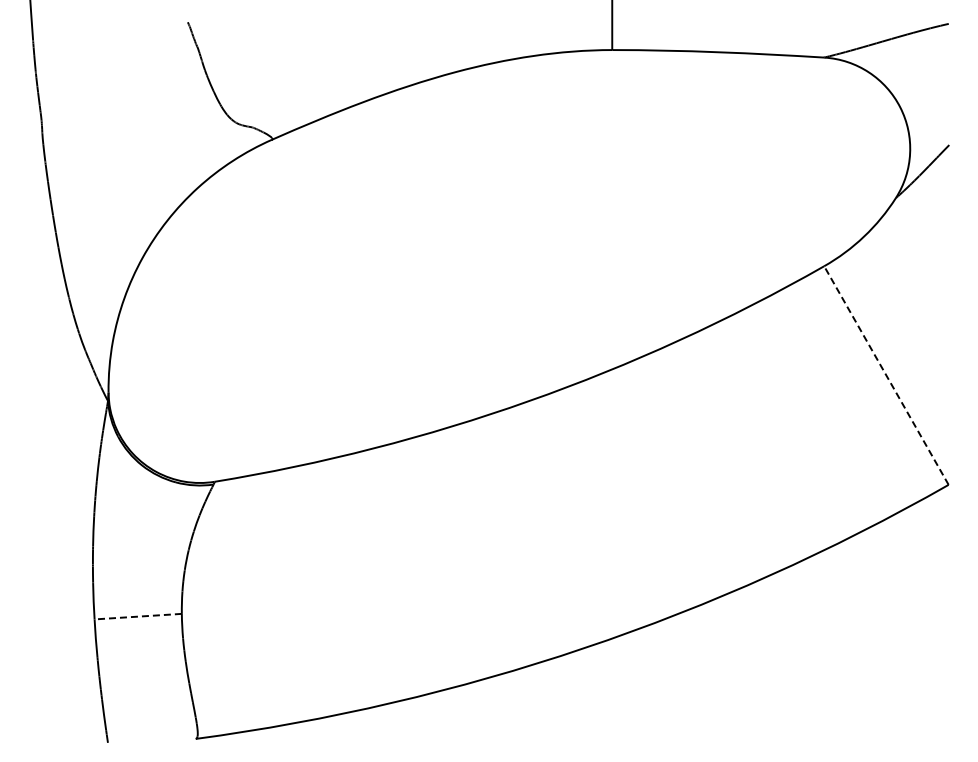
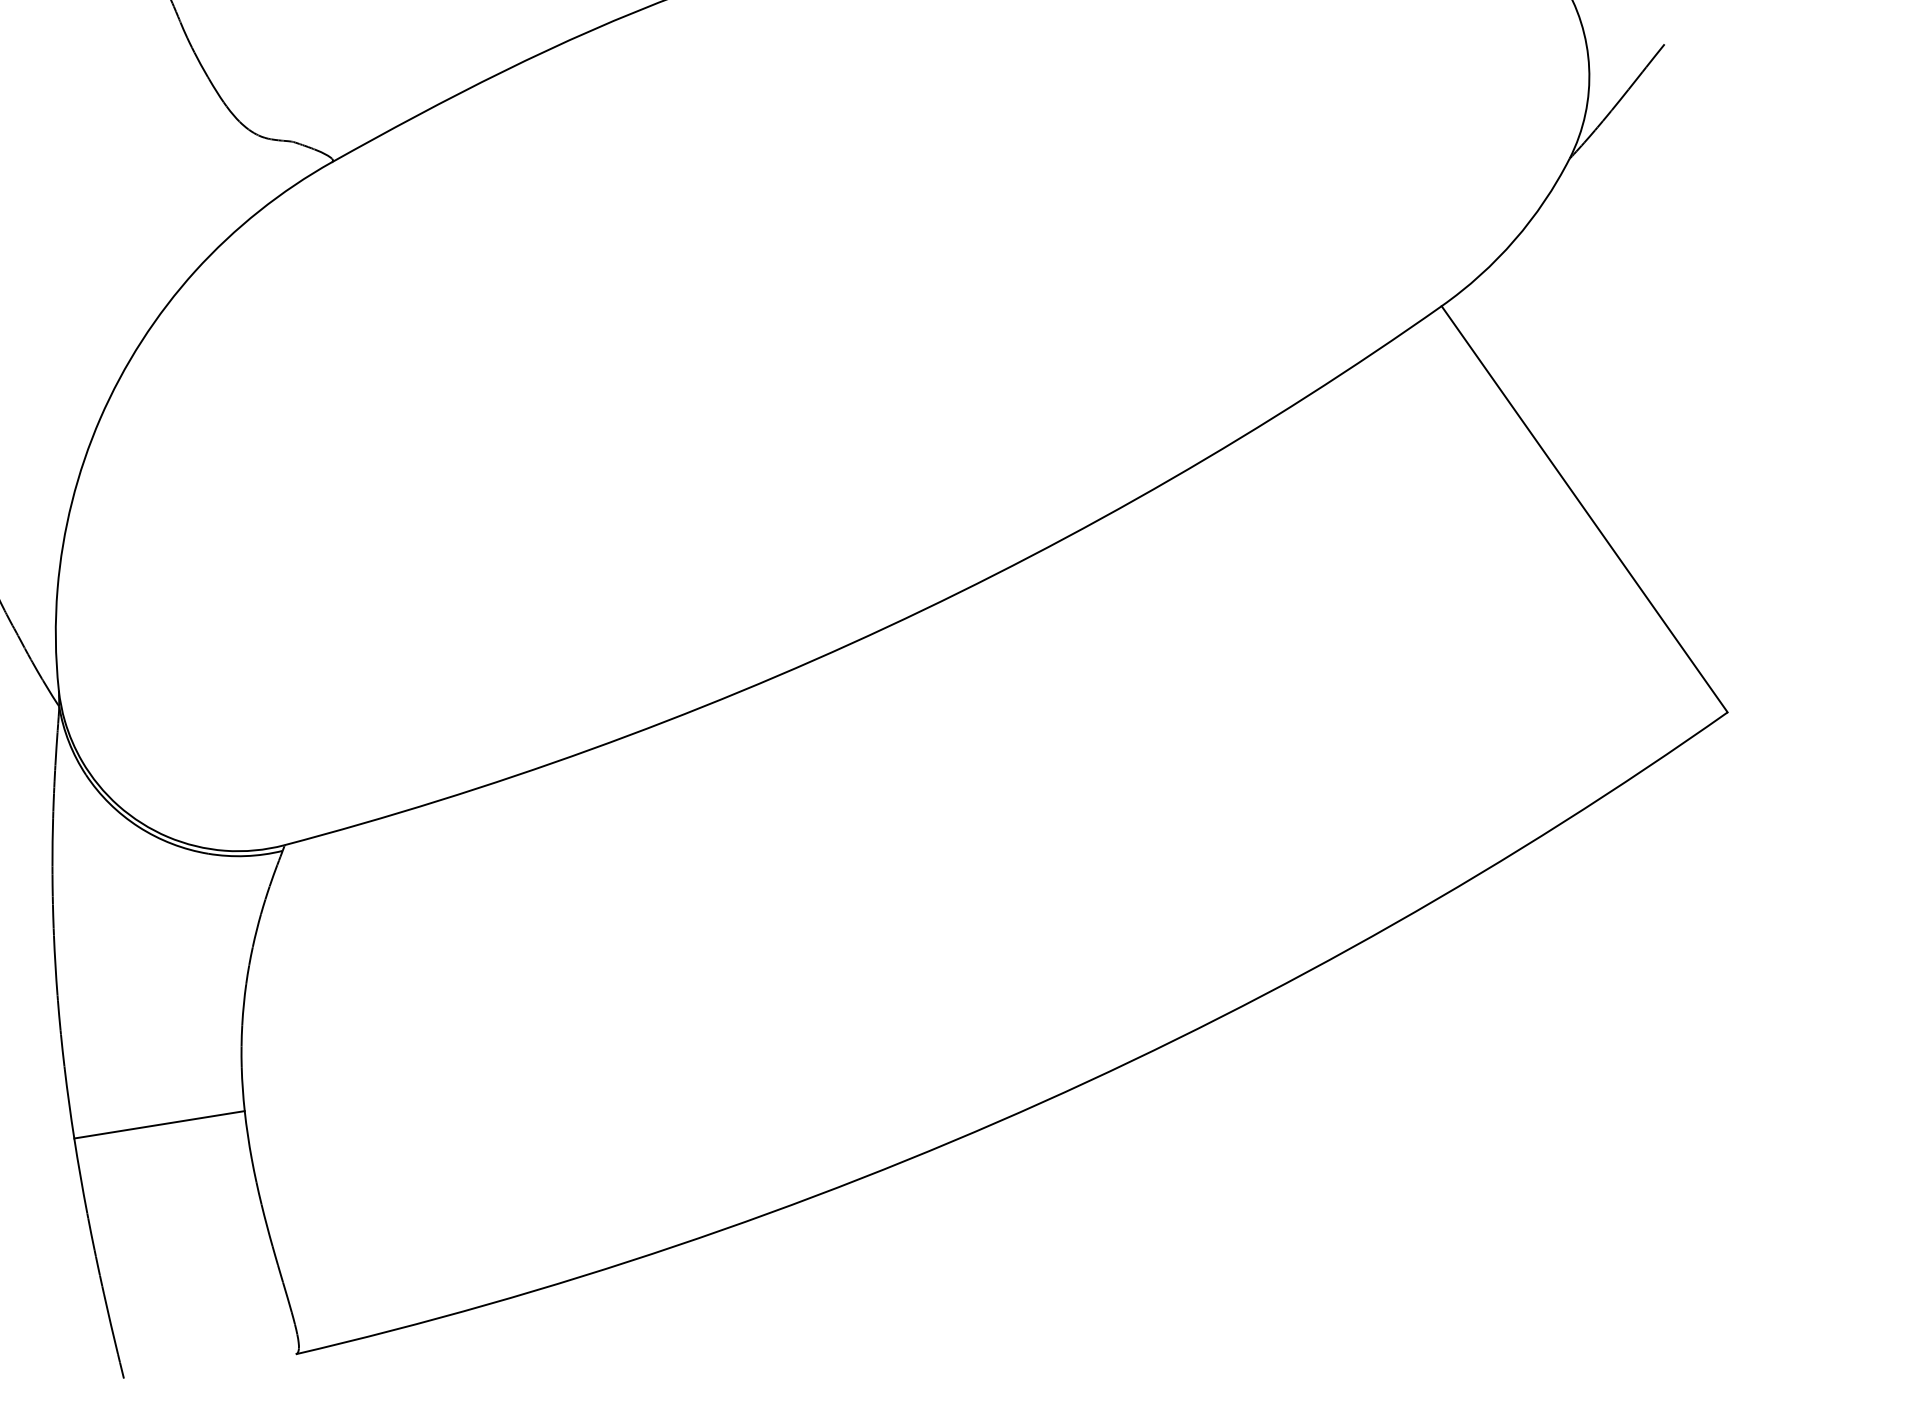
line: (886, 375) -> (1584, 509), dashed -> solid
line: (138, 616) -> (160, 1124), dashed -> solid

